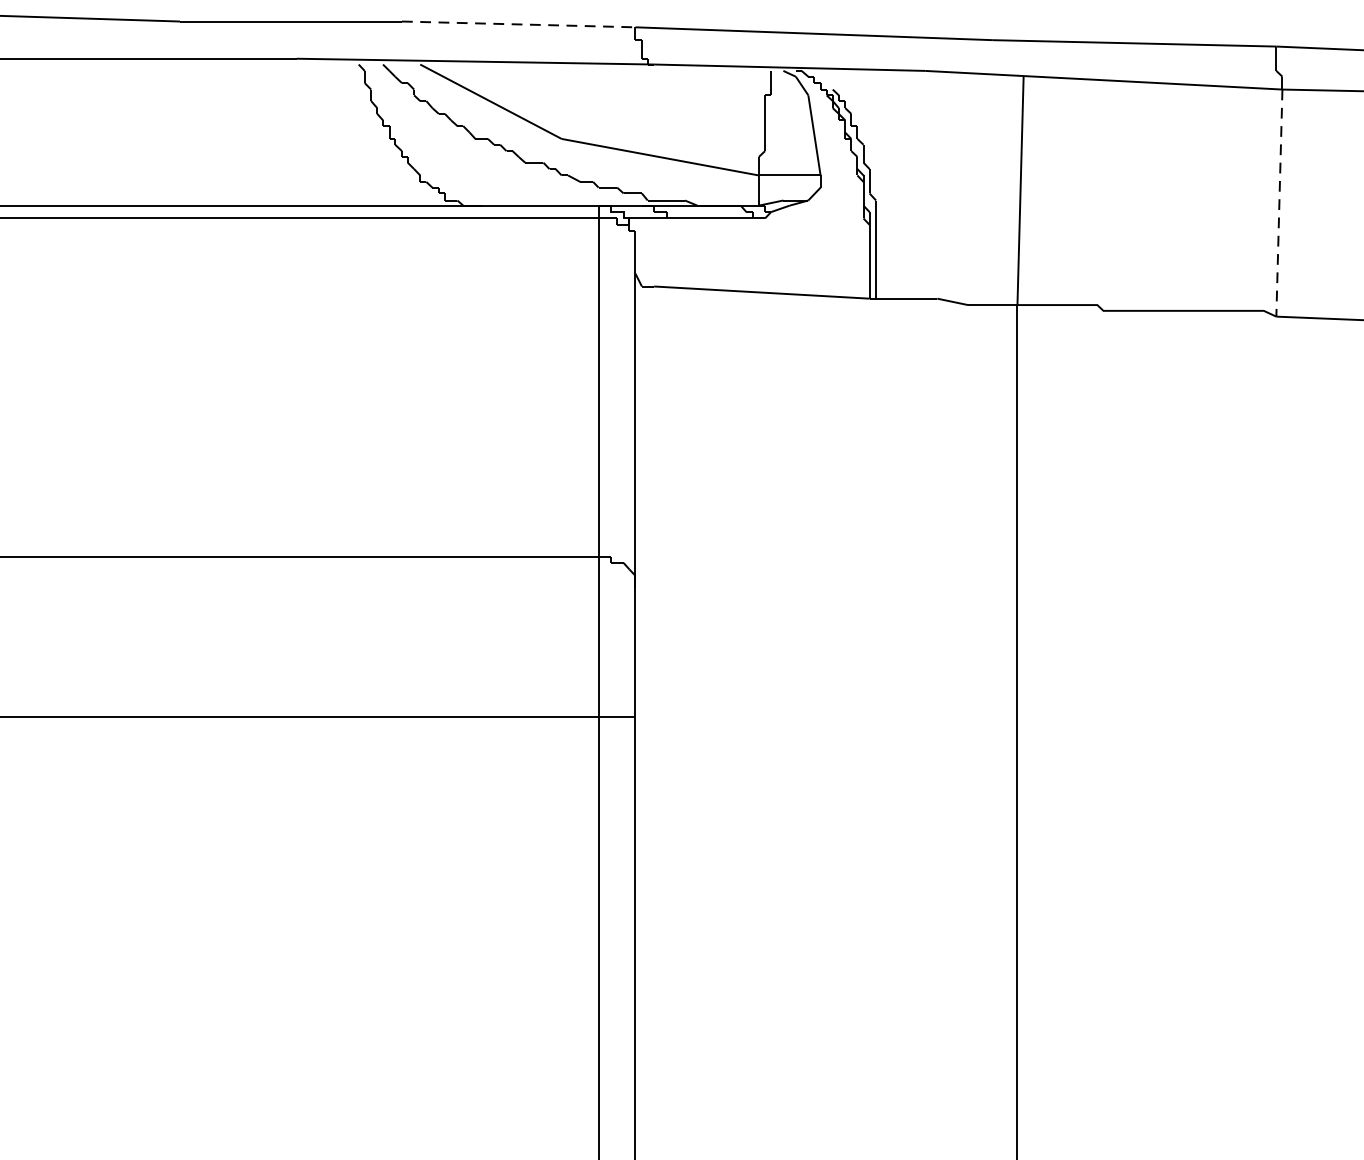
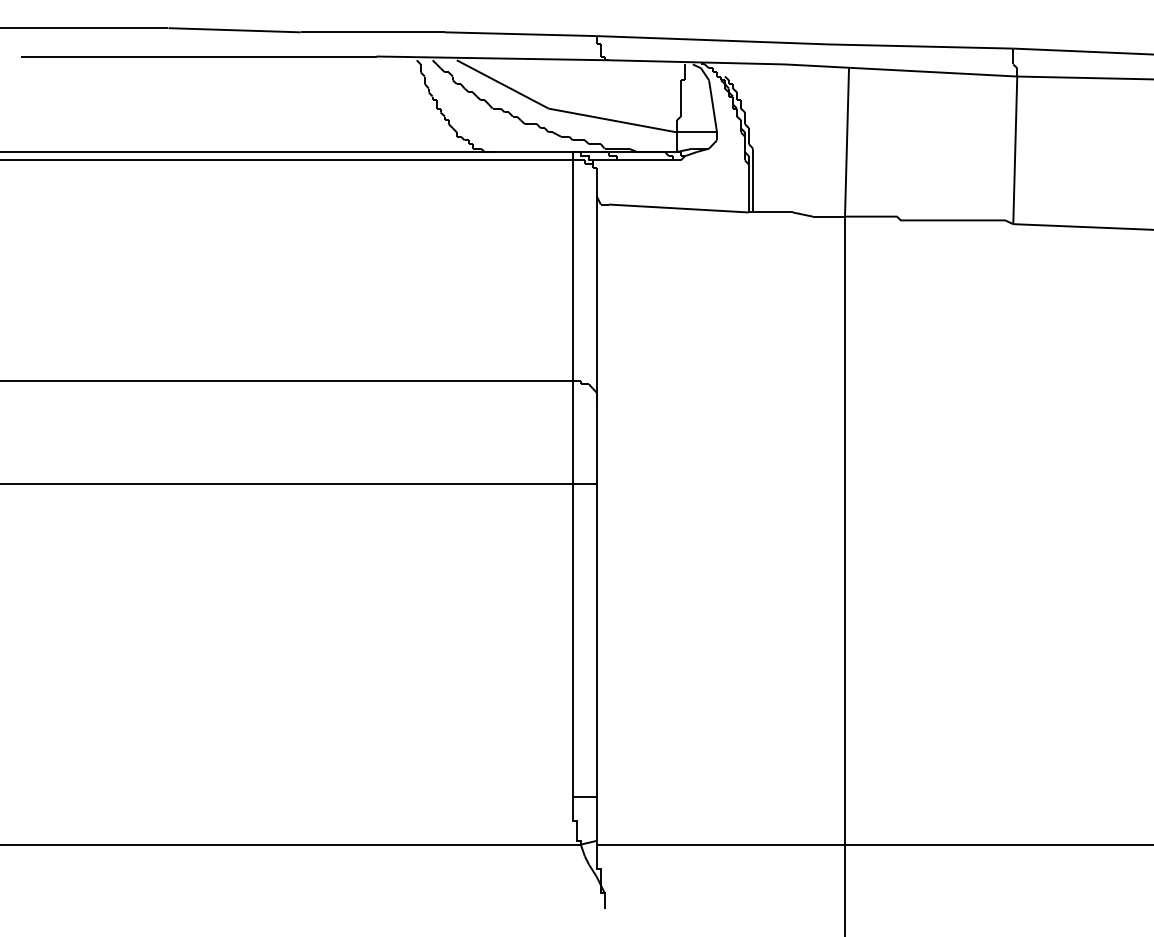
line: (518, 24) -> (520, 34), dashed -> solid
line: (1279, 203) -> (1015, 150), dashed -> solid

